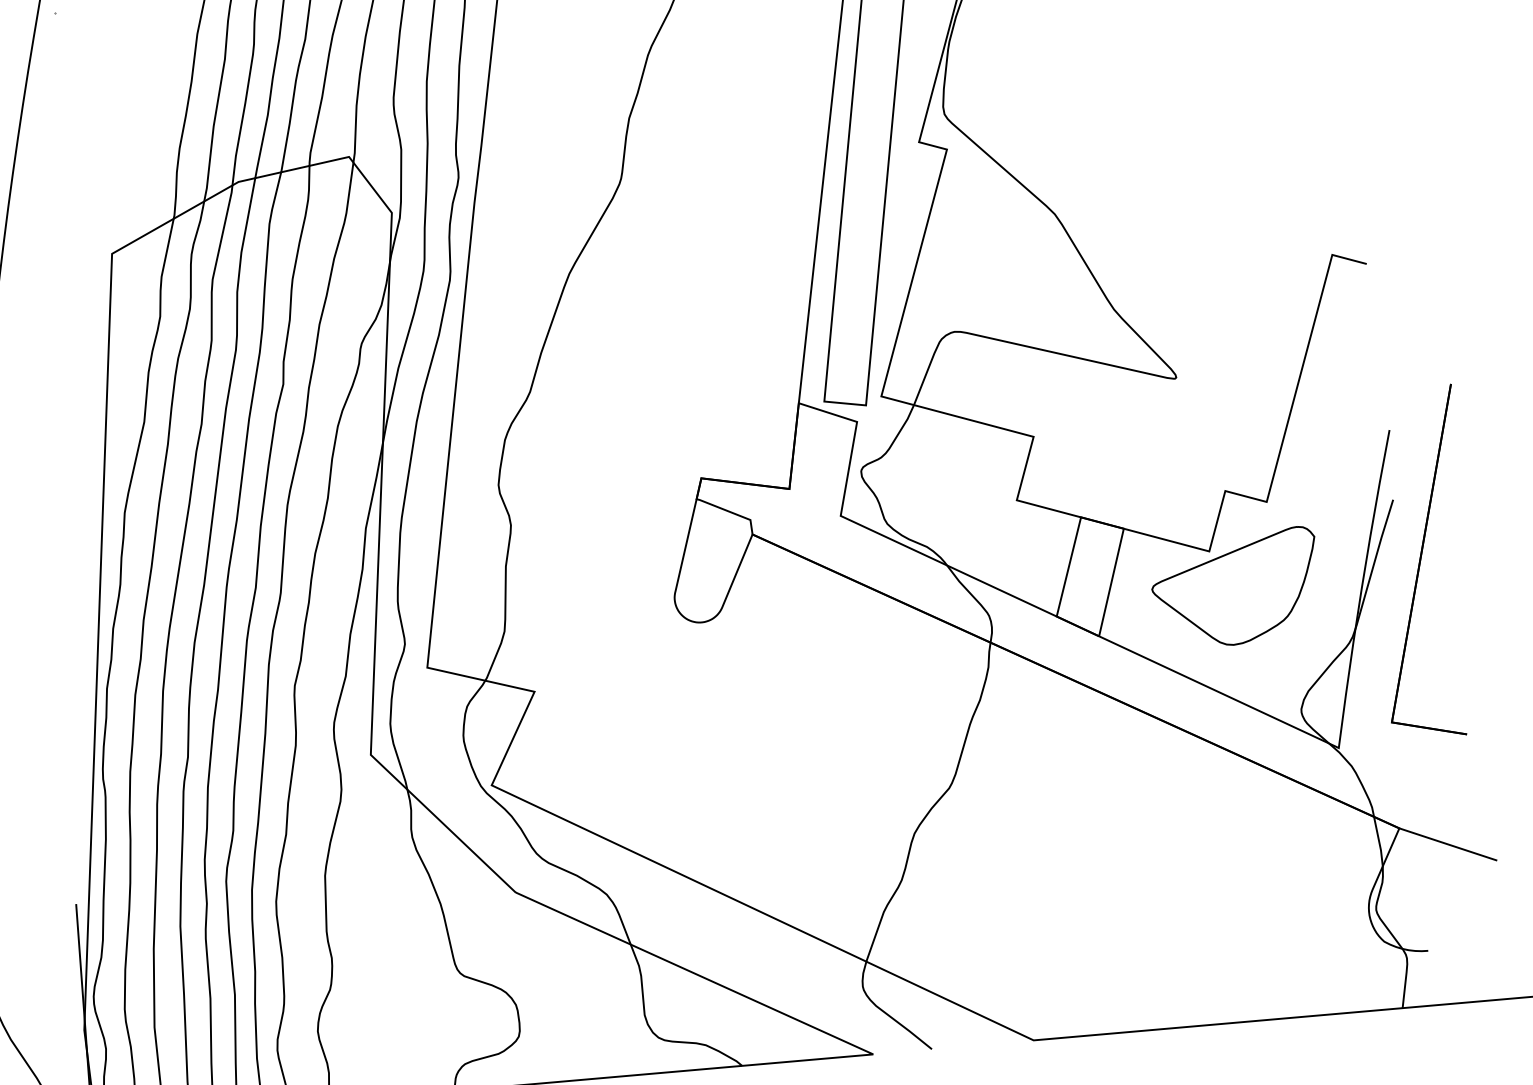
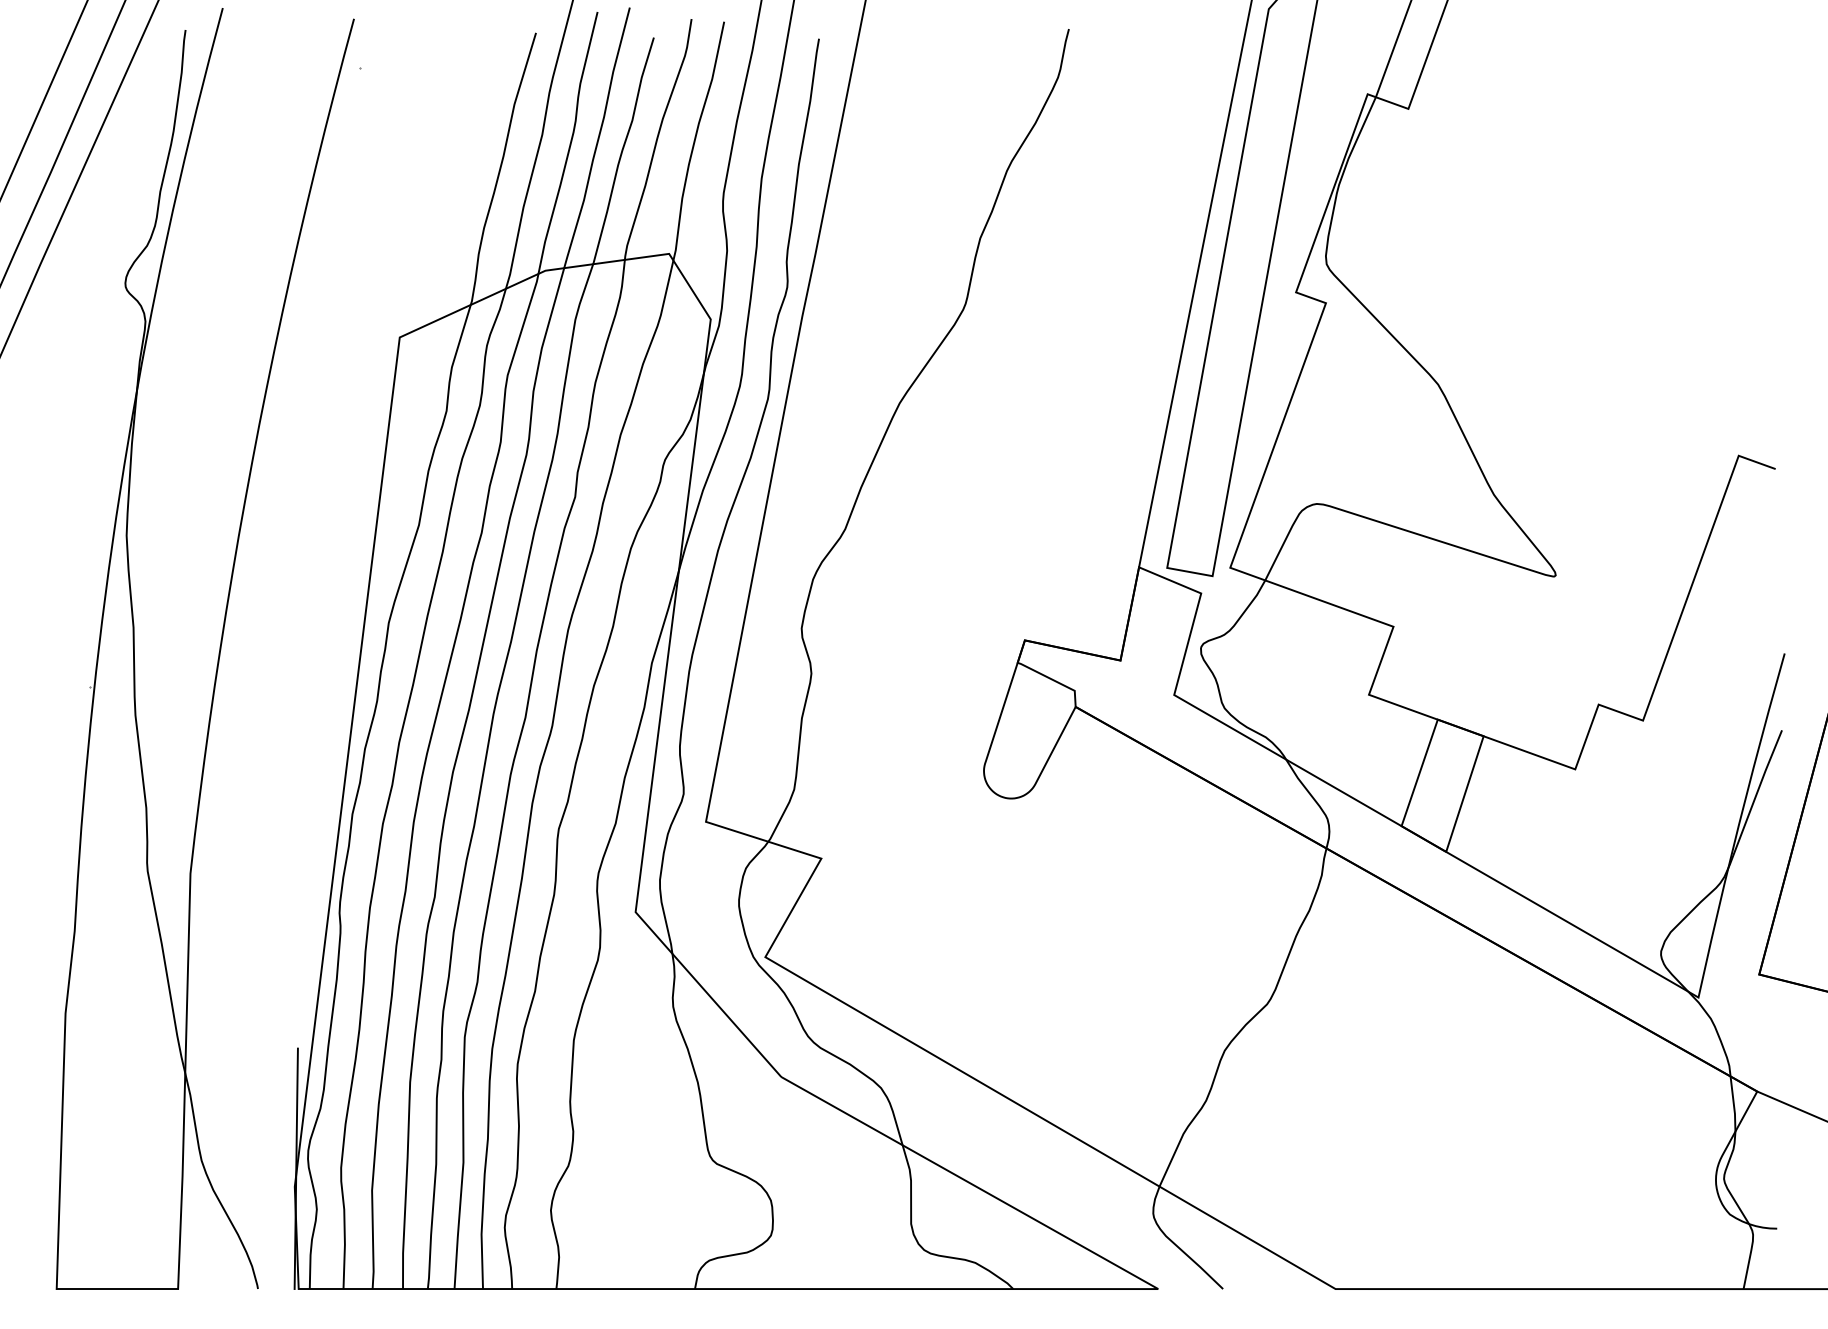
part: (1235, 588) -> (1600, 812), removed

